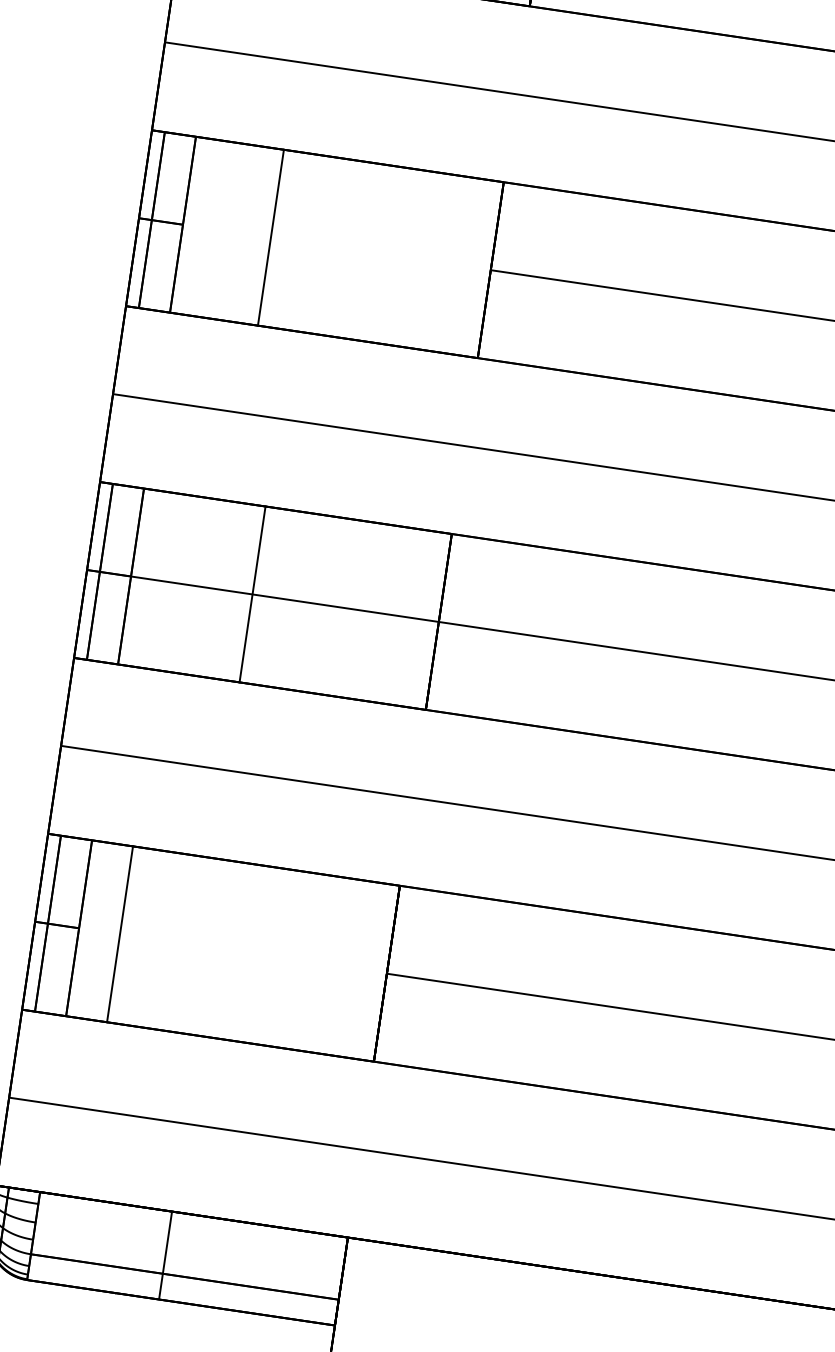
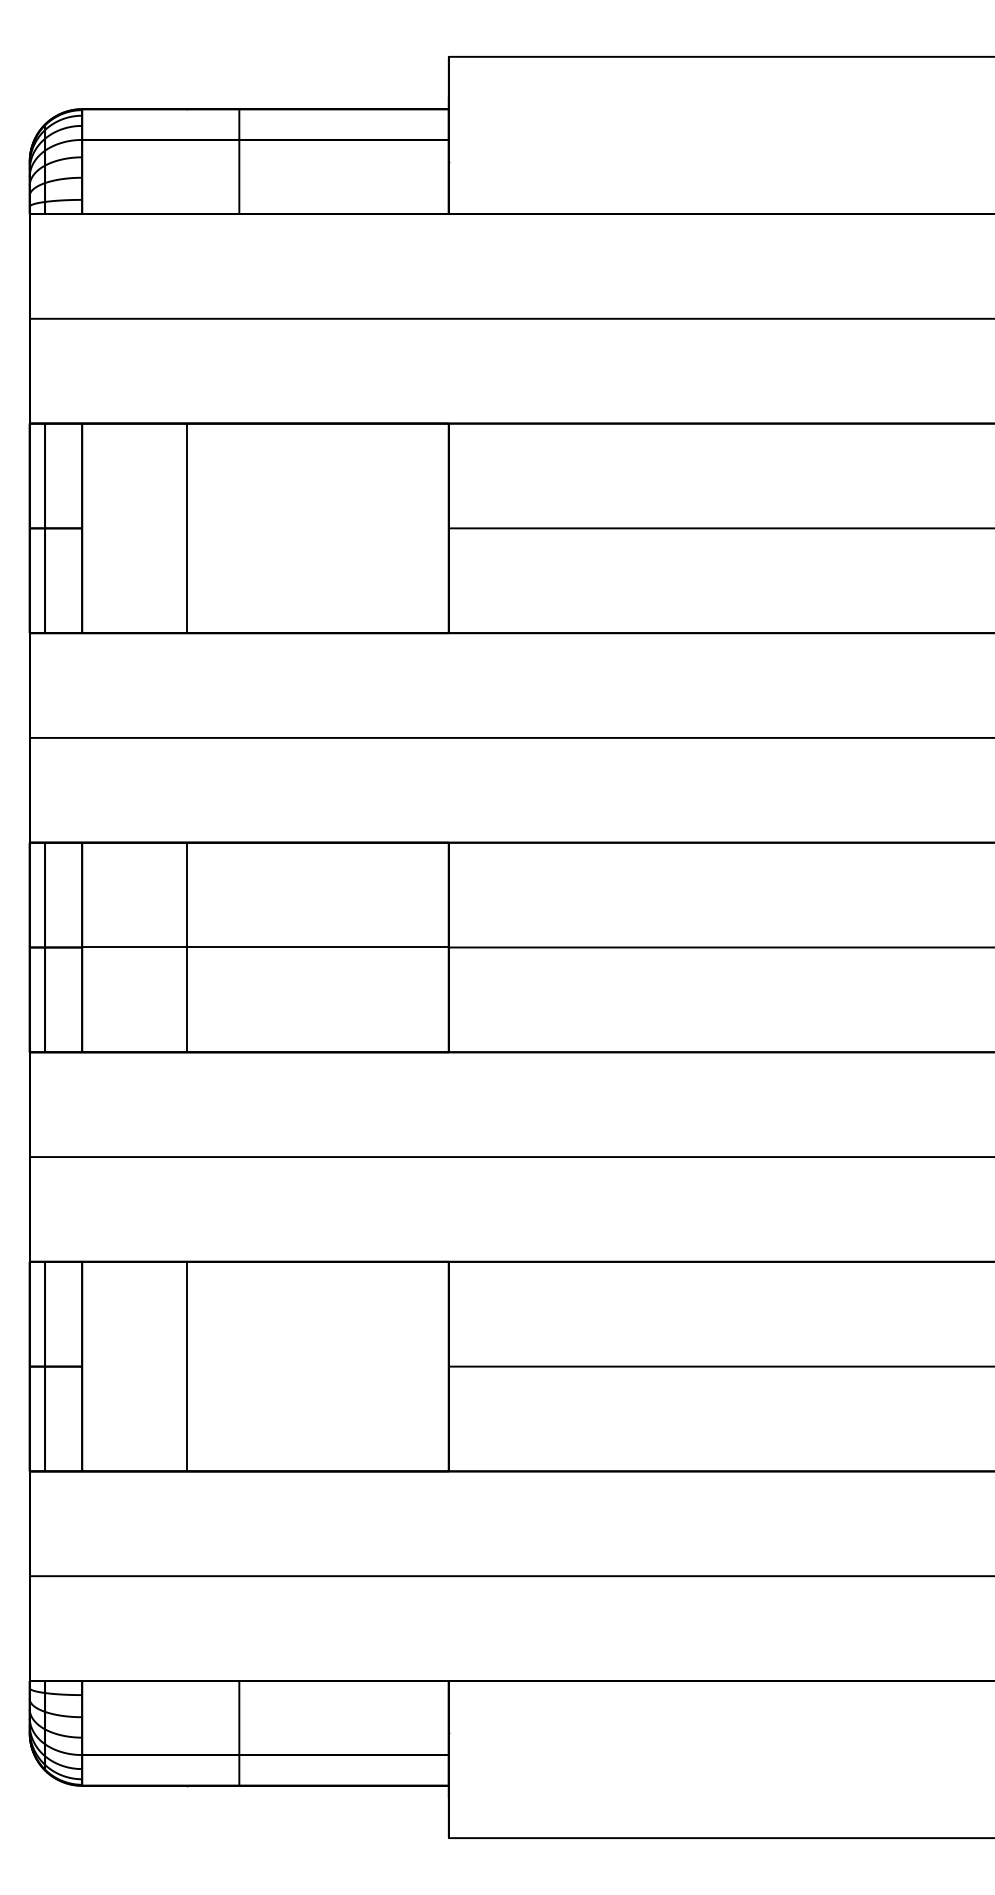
line: (252, 594) -> (186, 947), moved
line: (119, 934) -> (186, 1366), moved

